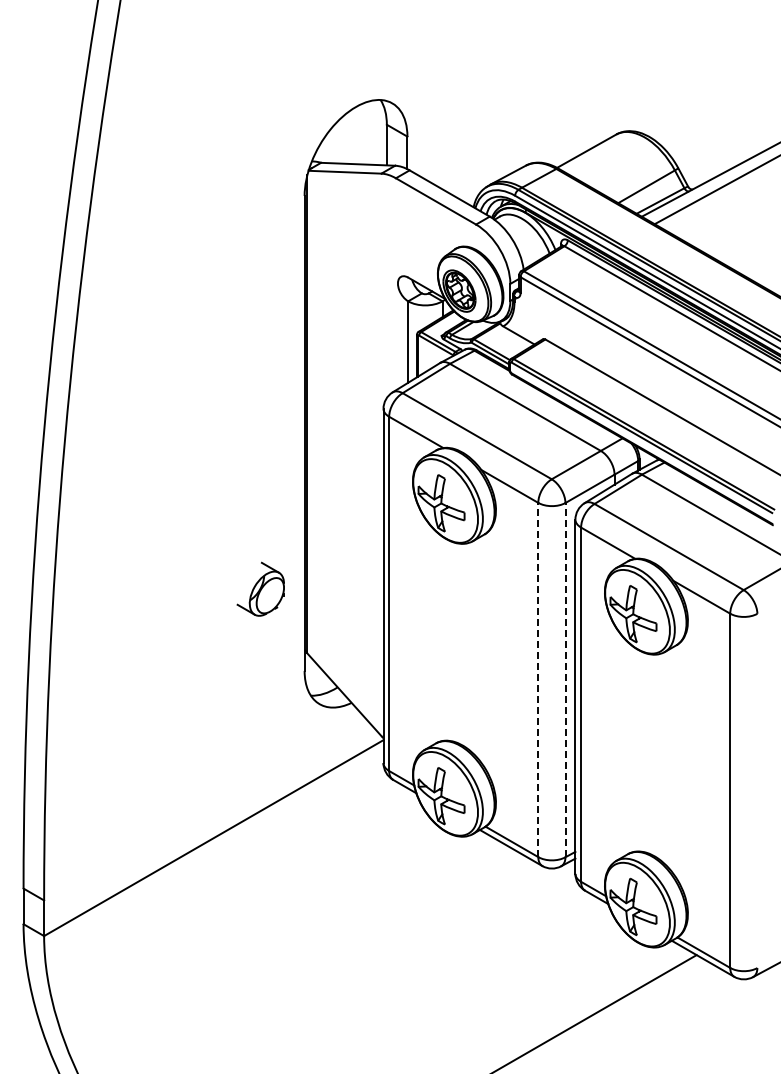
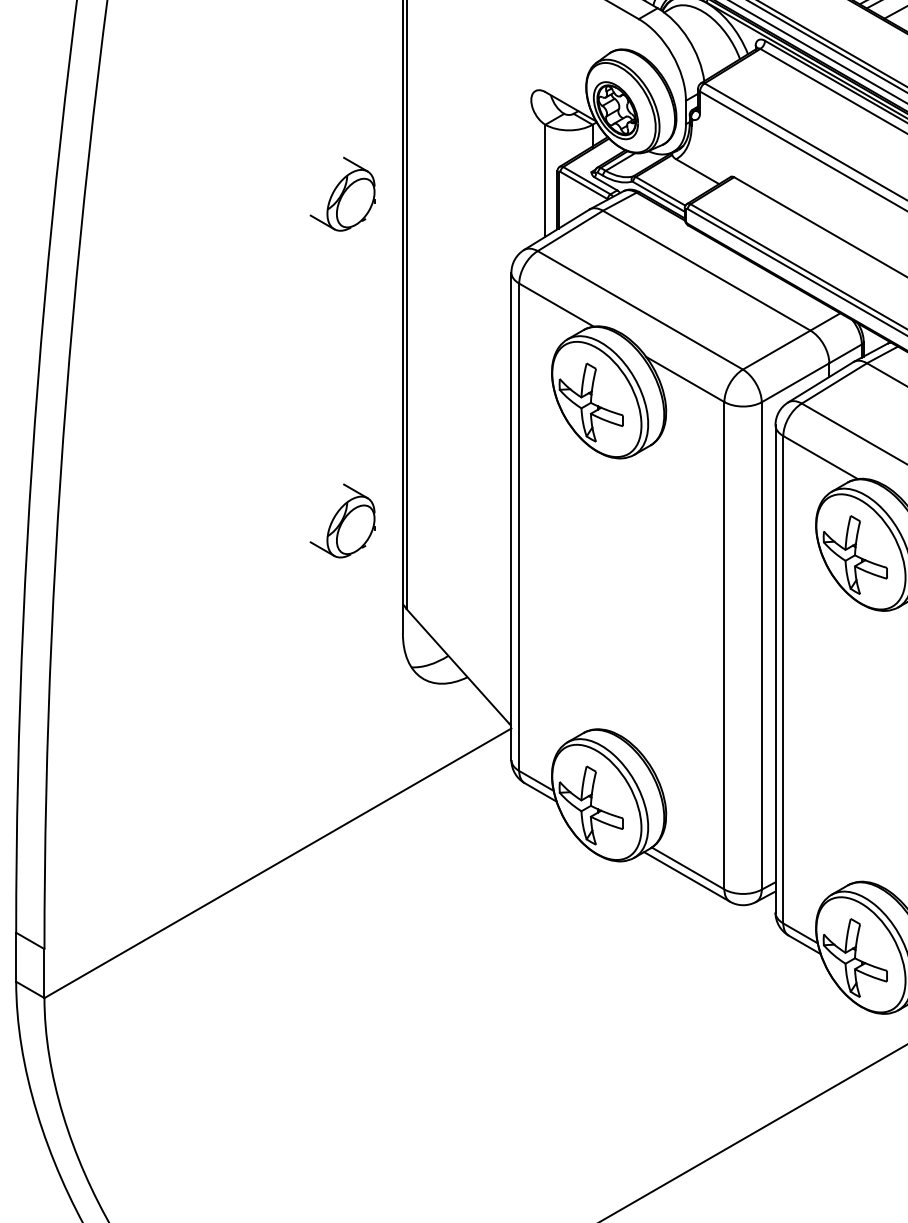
part: (260, 351) -> (342, 193), added
line: (538, 679) -> (724, 645), dashed -> solid
line: (565, 679) -> (761, 645), dashed -> solid

